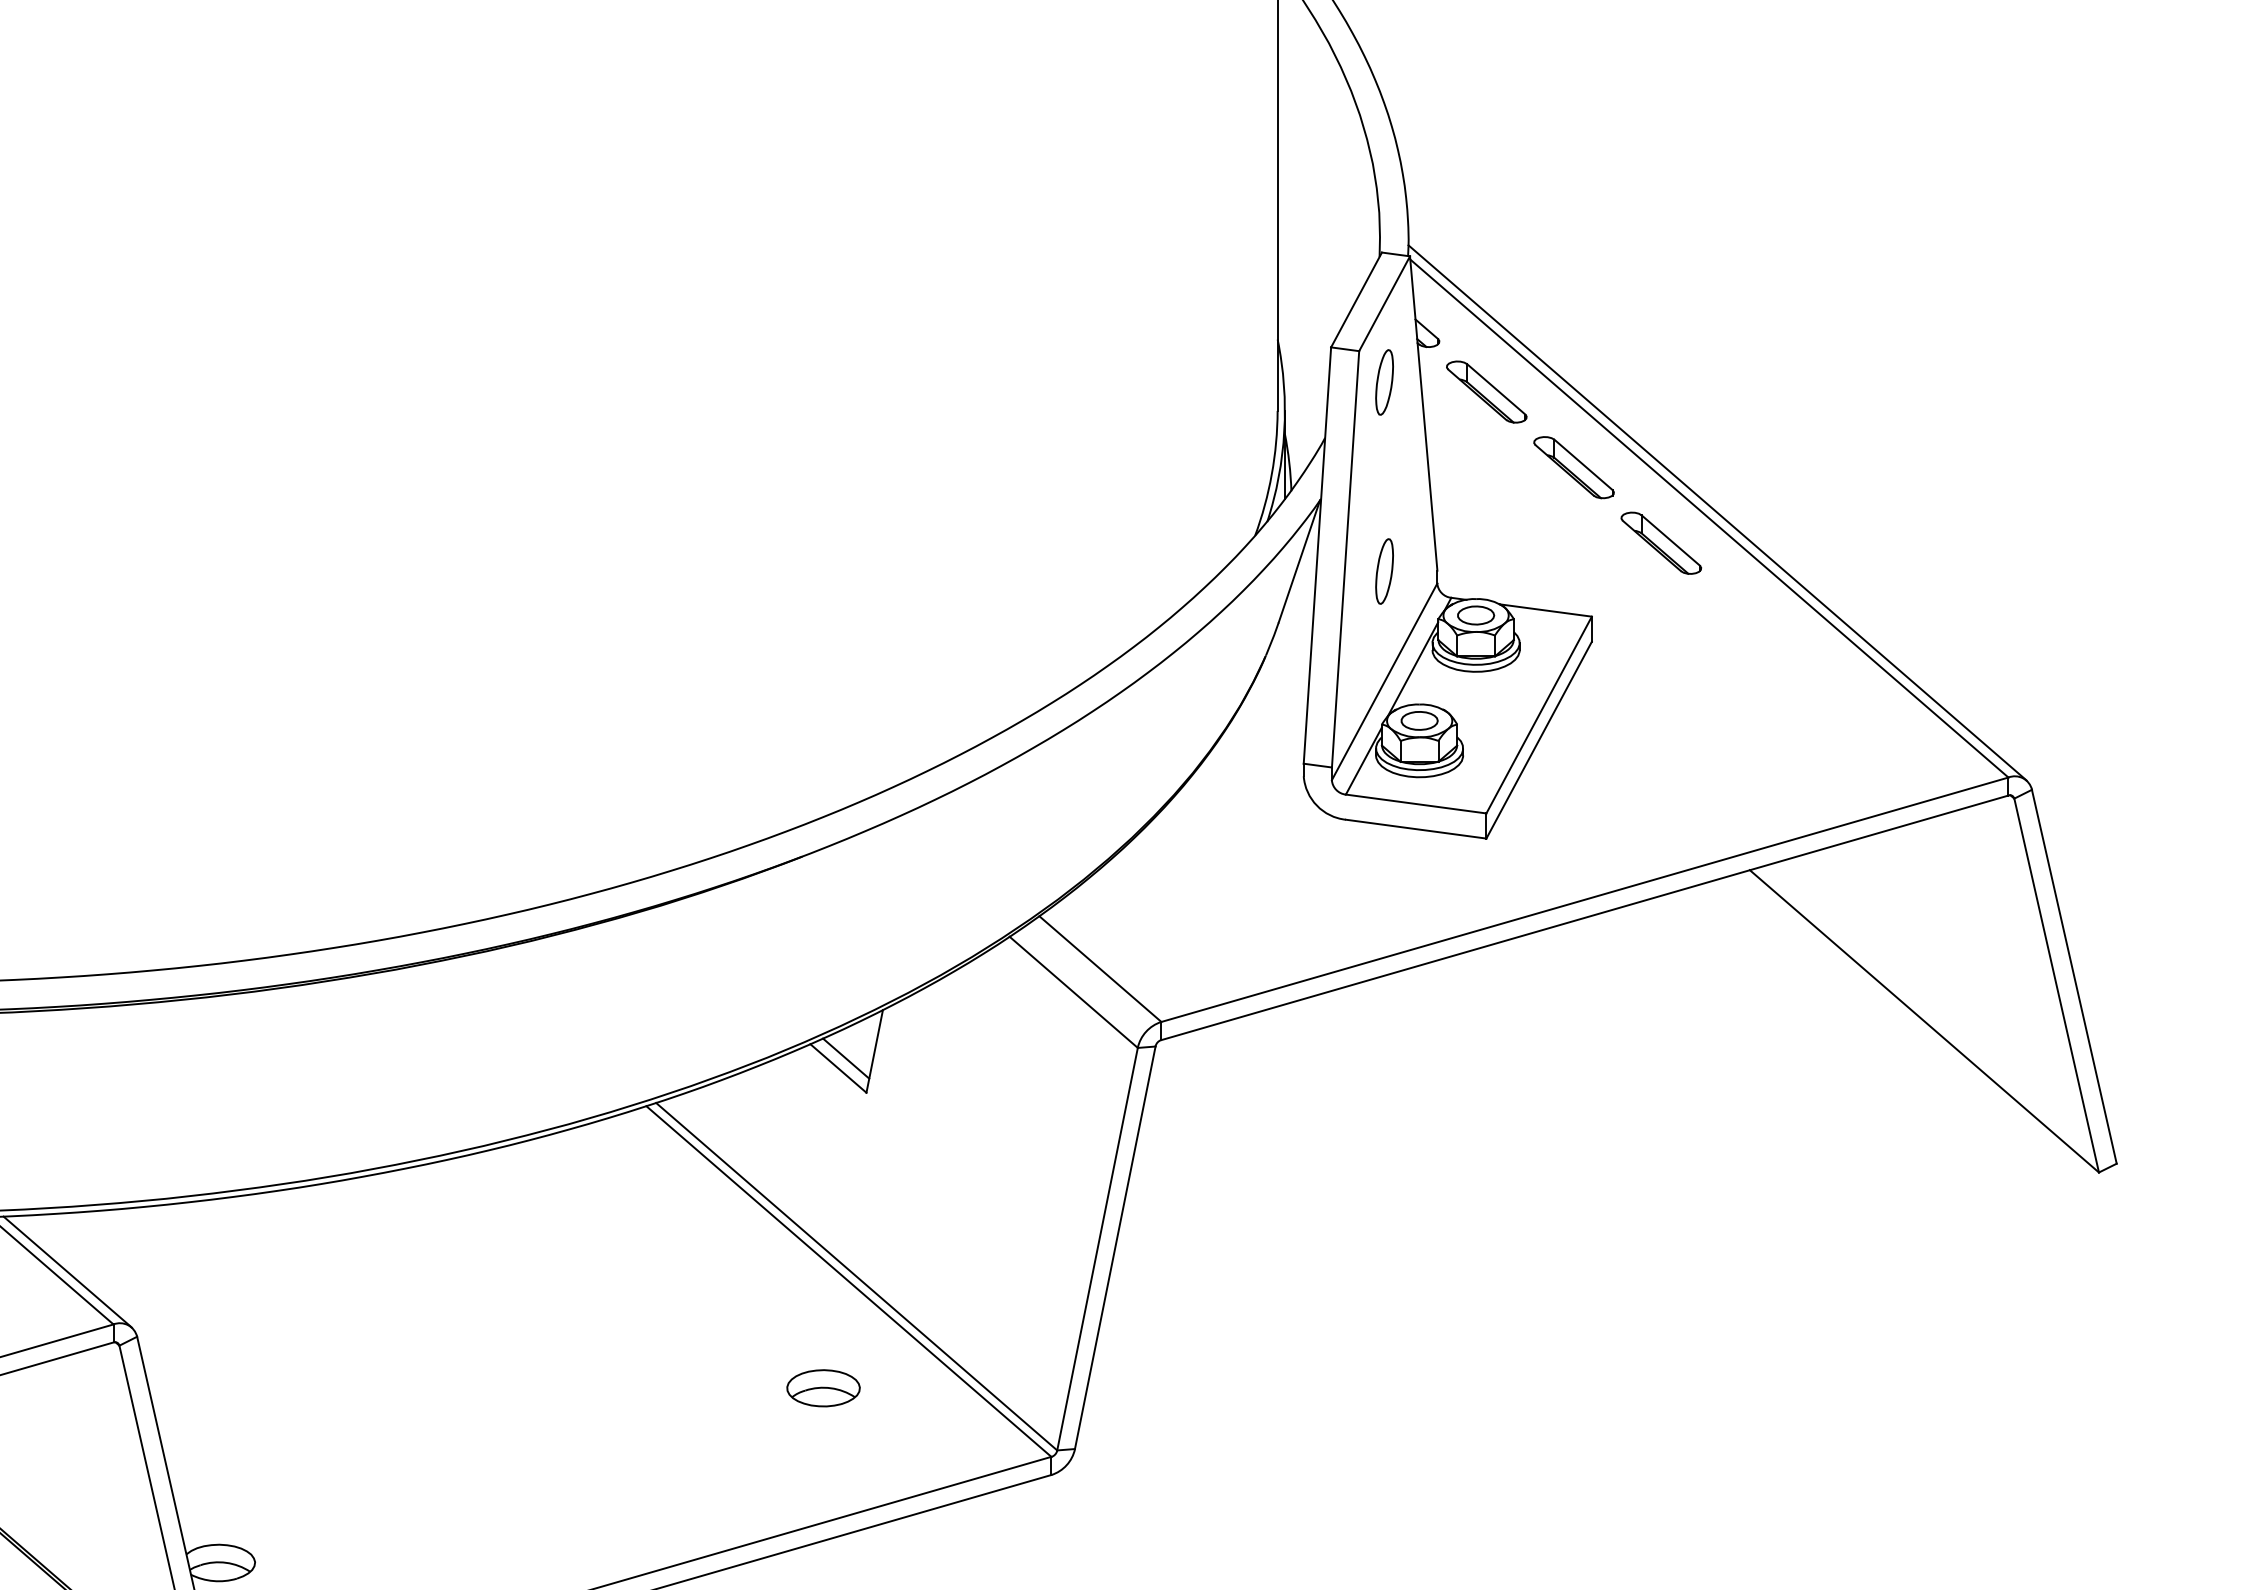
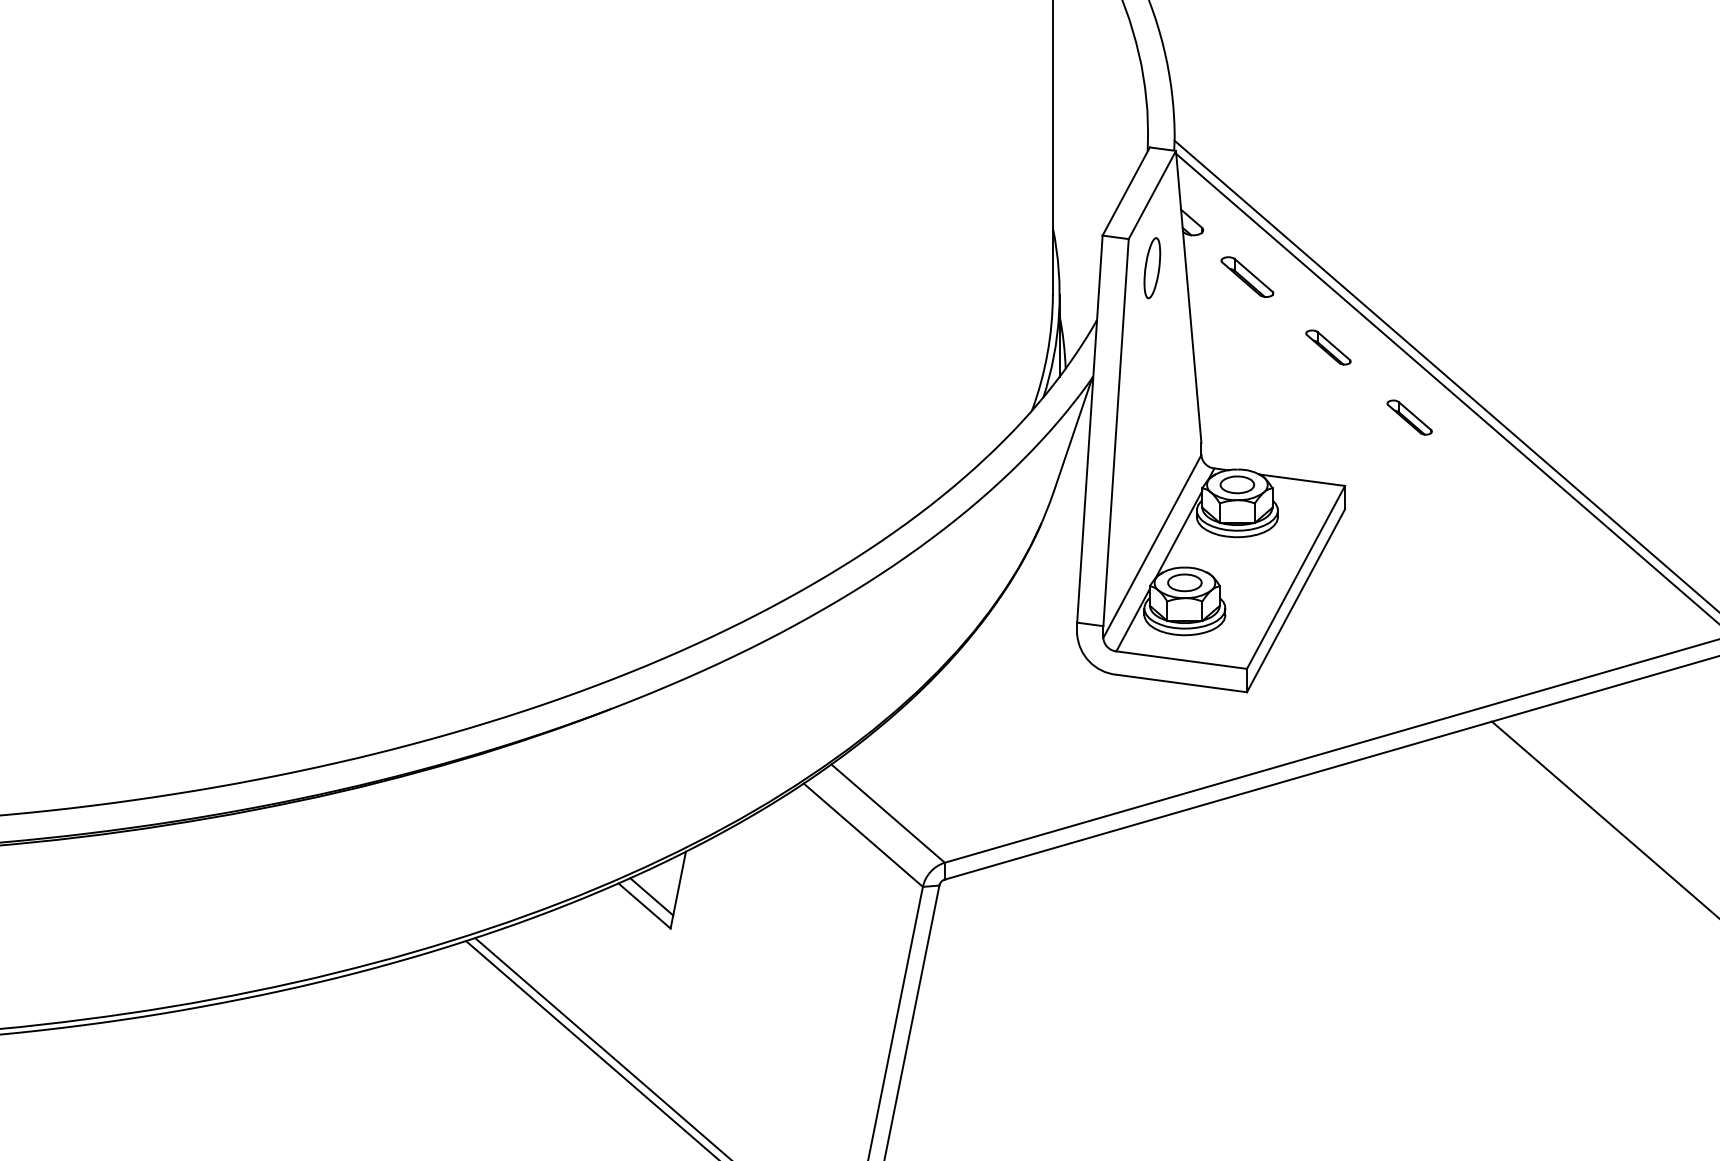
part: (1486, 391) -> (1247, 276), size x0.7
part: (1573, 467) -> (1327, 347), size x0.6
part: (1661, 542) -> (1409, 416), size x0.6
part: (1384, 571) -> (1152, 443), removed

